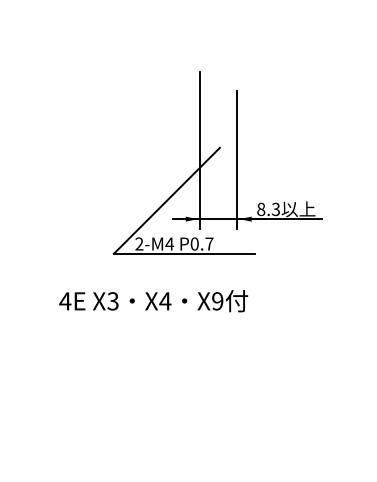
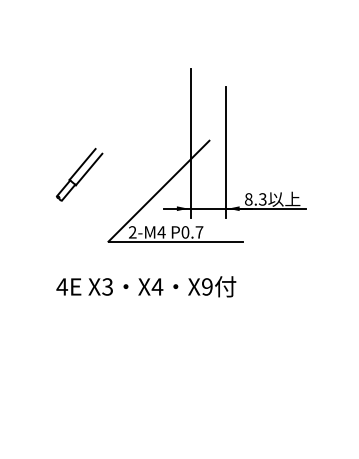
part: (83, 183) -> (79, 174), added

